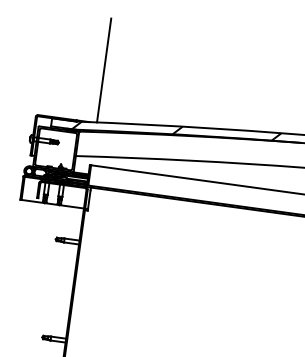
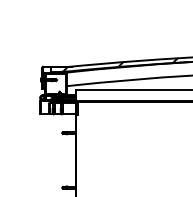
line: (104, 70) -> (76, 37), removed

